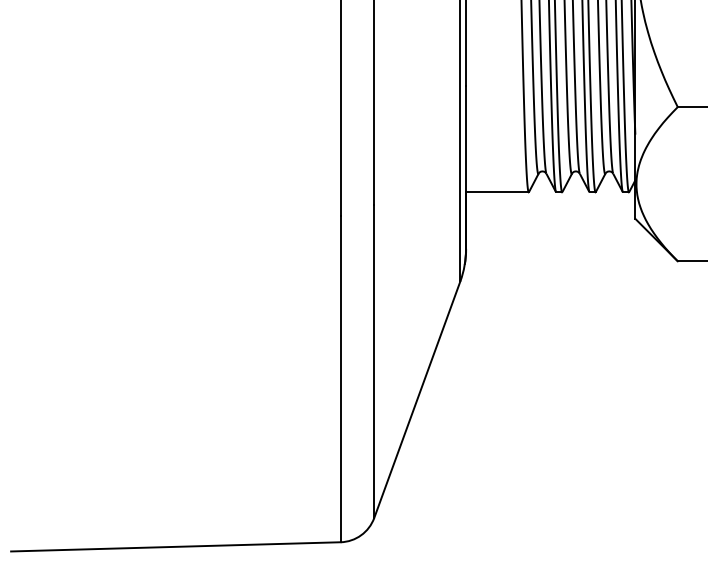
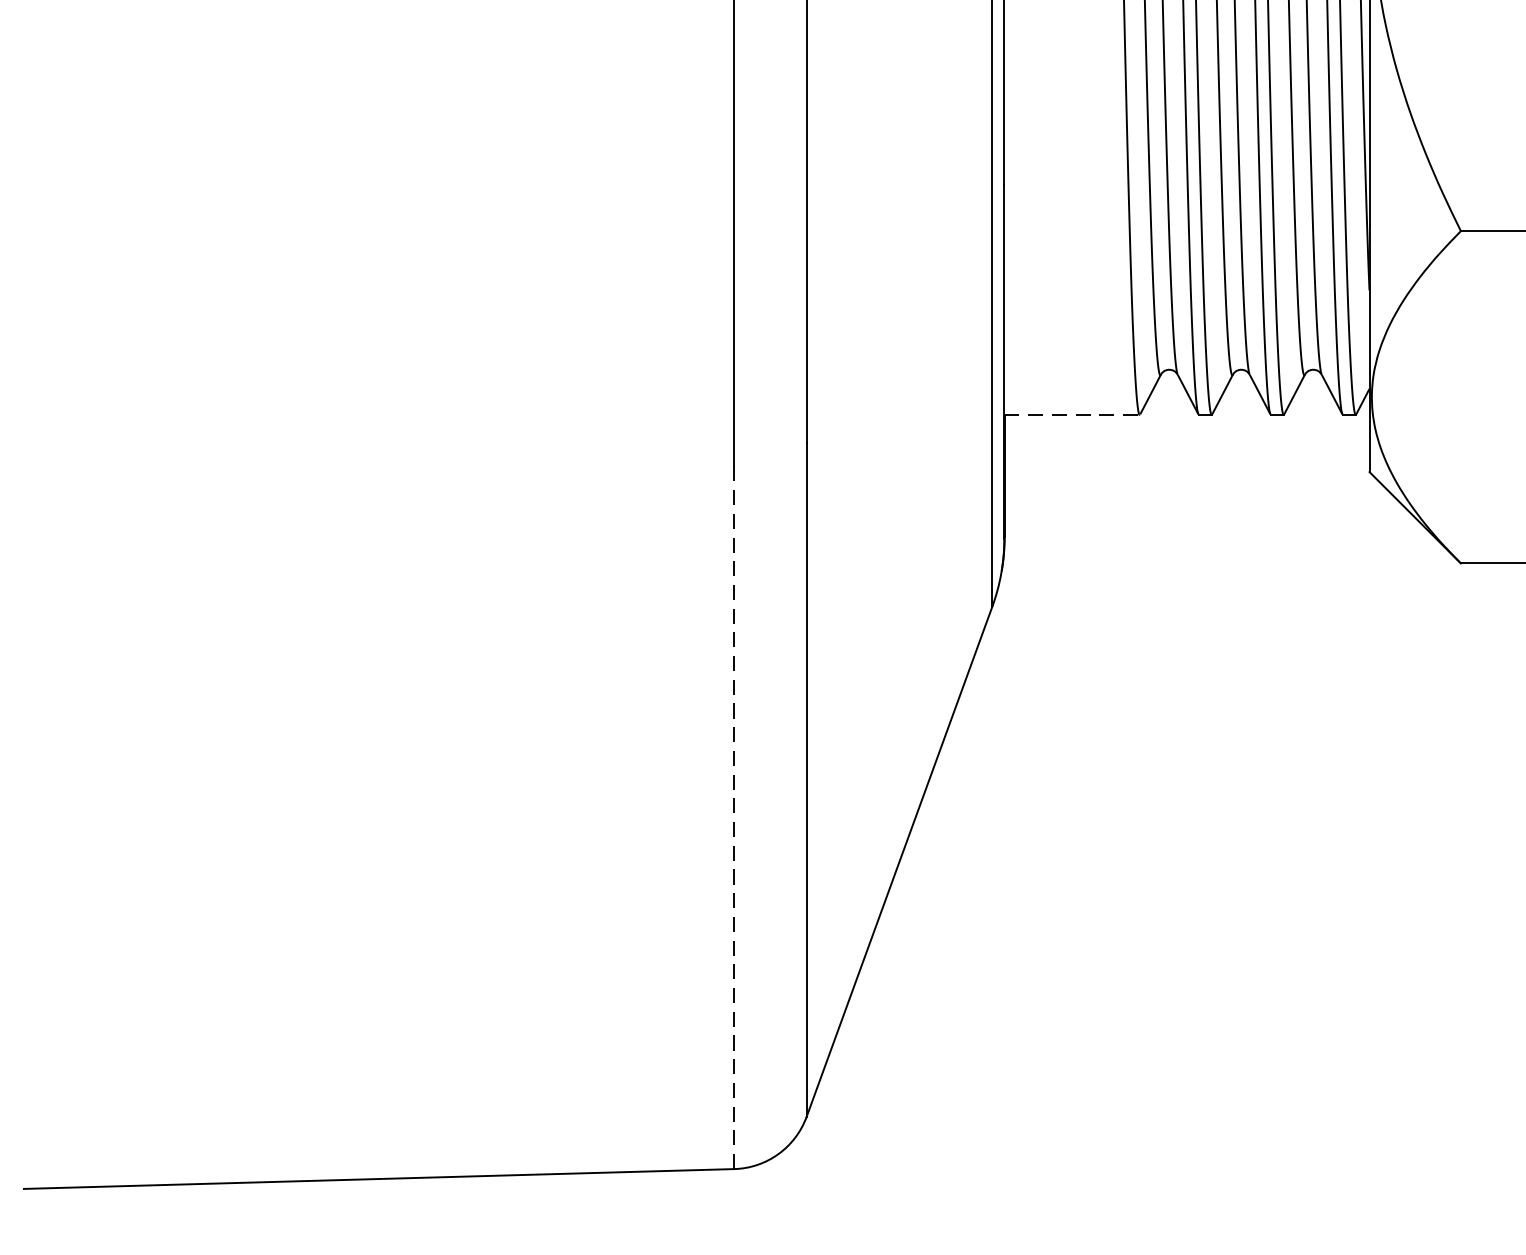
line: (497, 192) -> (1072, 415), solid -> dashed
line: (340, 378) -> (733, 816), solid -> dashed

